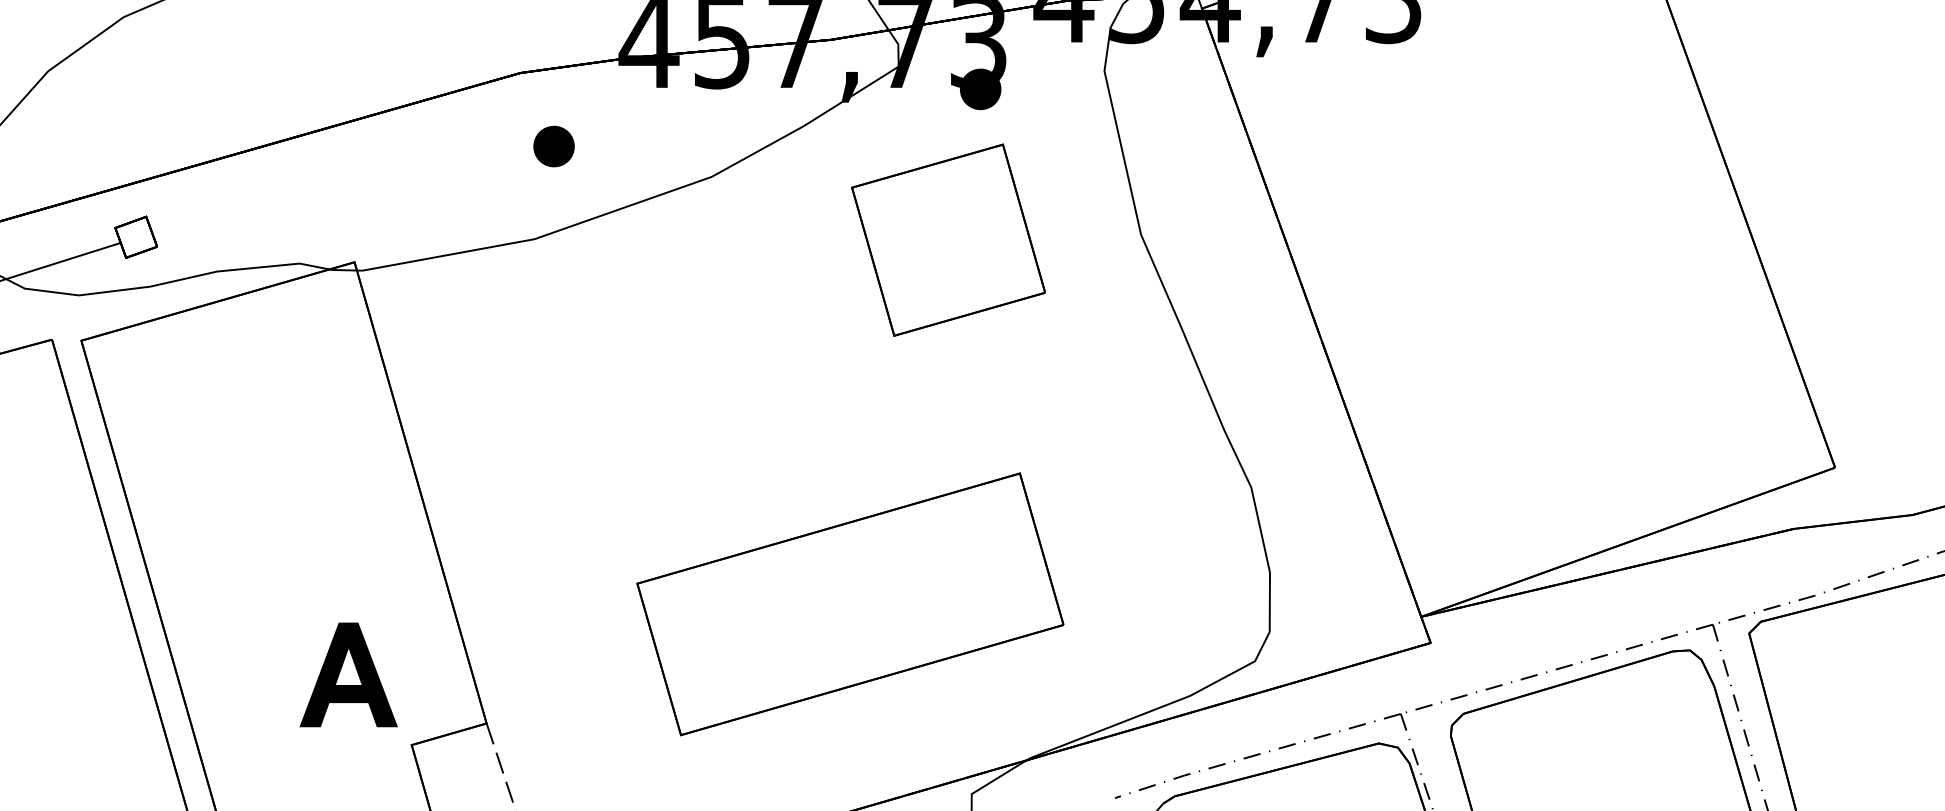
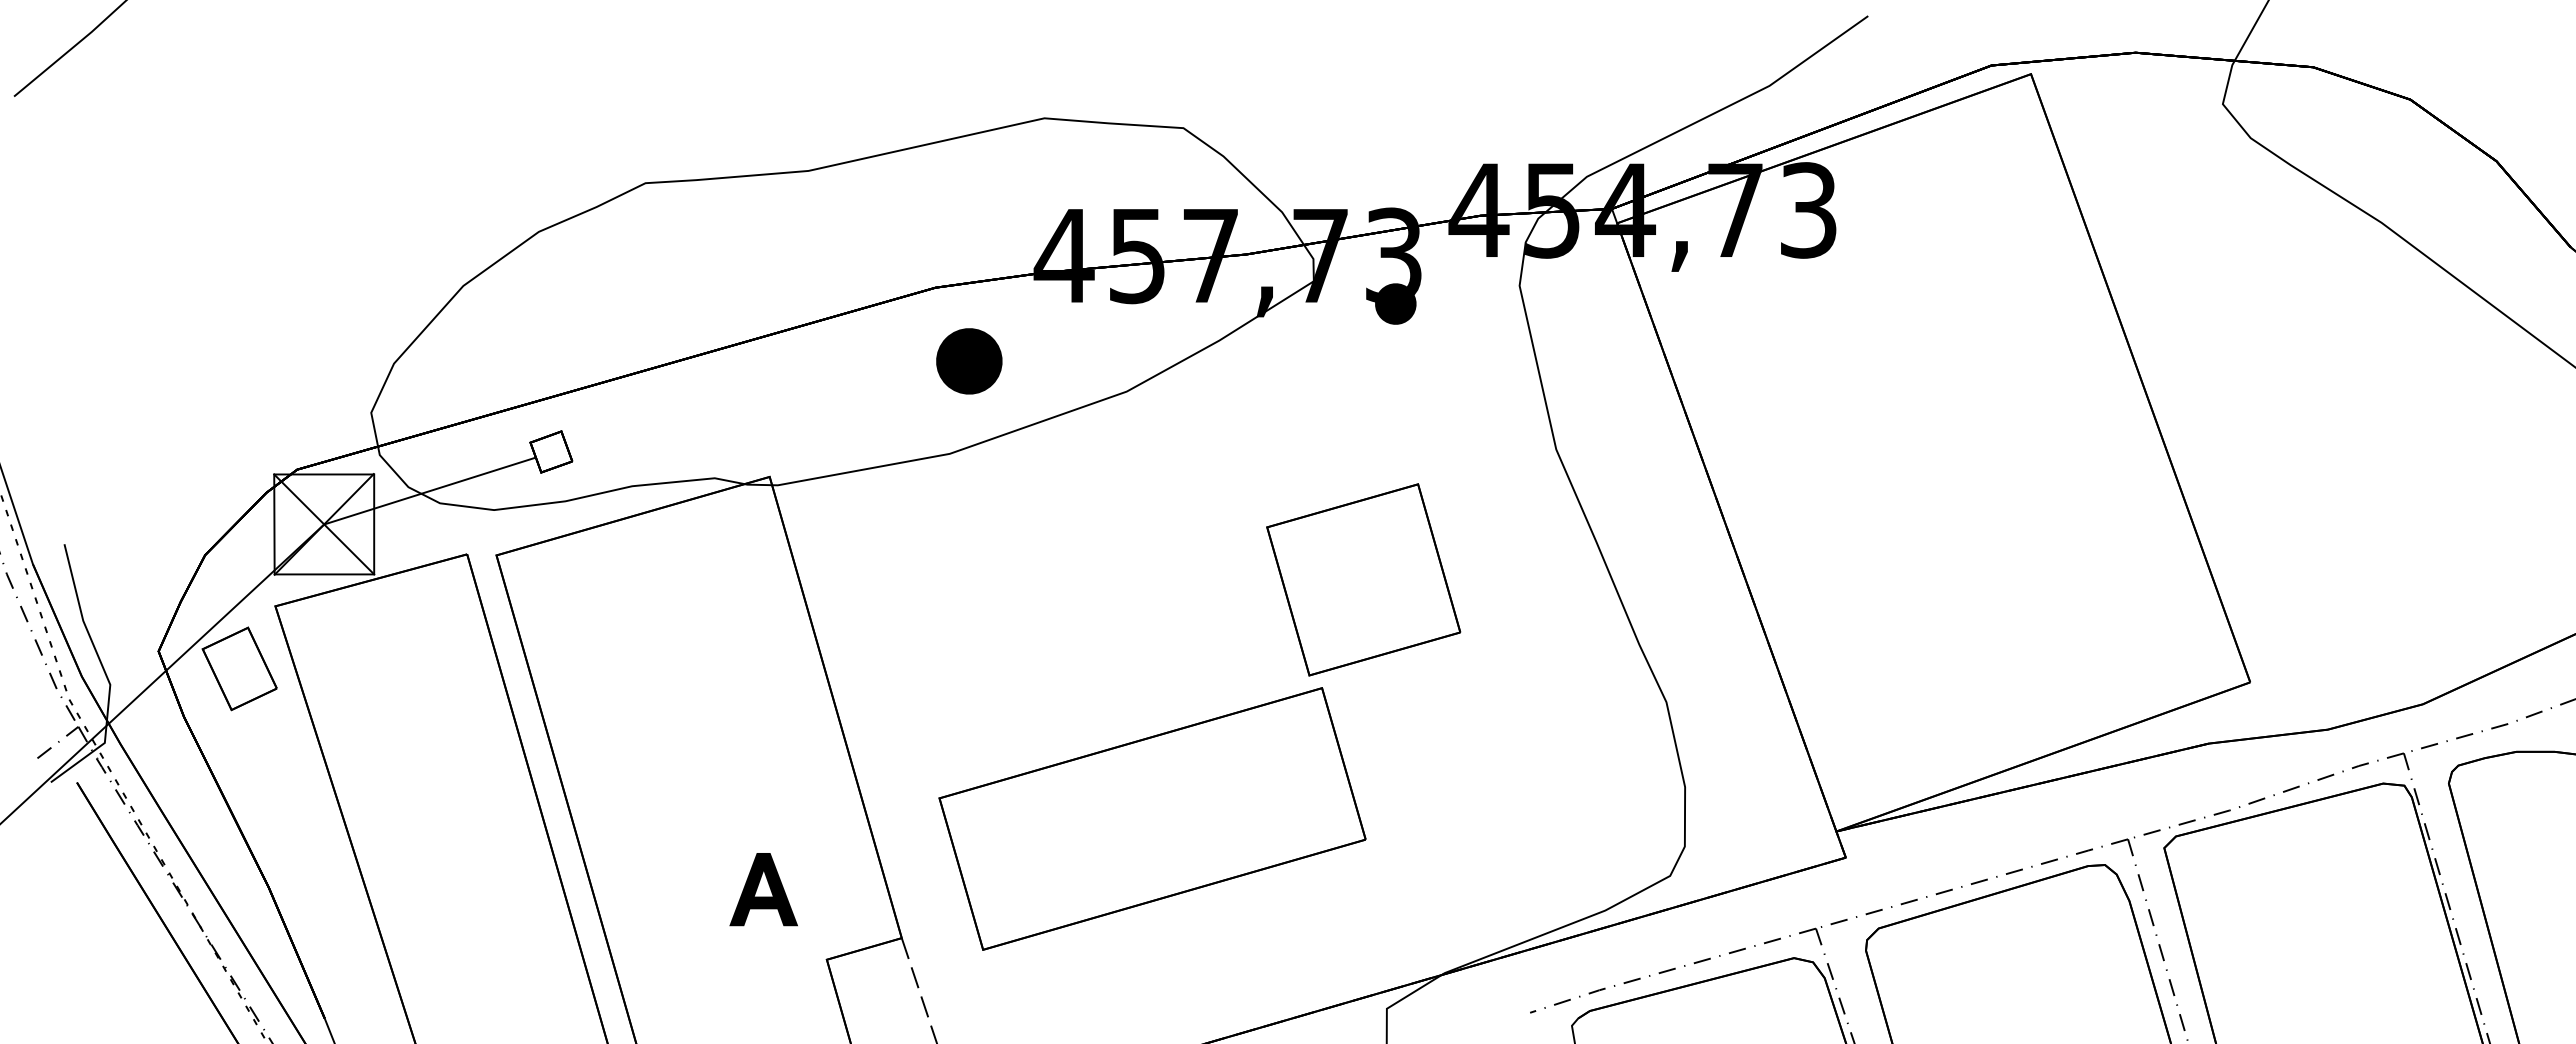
part: (553, 145) -> (968, 360), size x1.6
part: (948, 239) -> (1363, 579), moved
part: (850, 603) -> (1152, 818), moved
part: (348, 674) -> (763, 889), size x0.7

